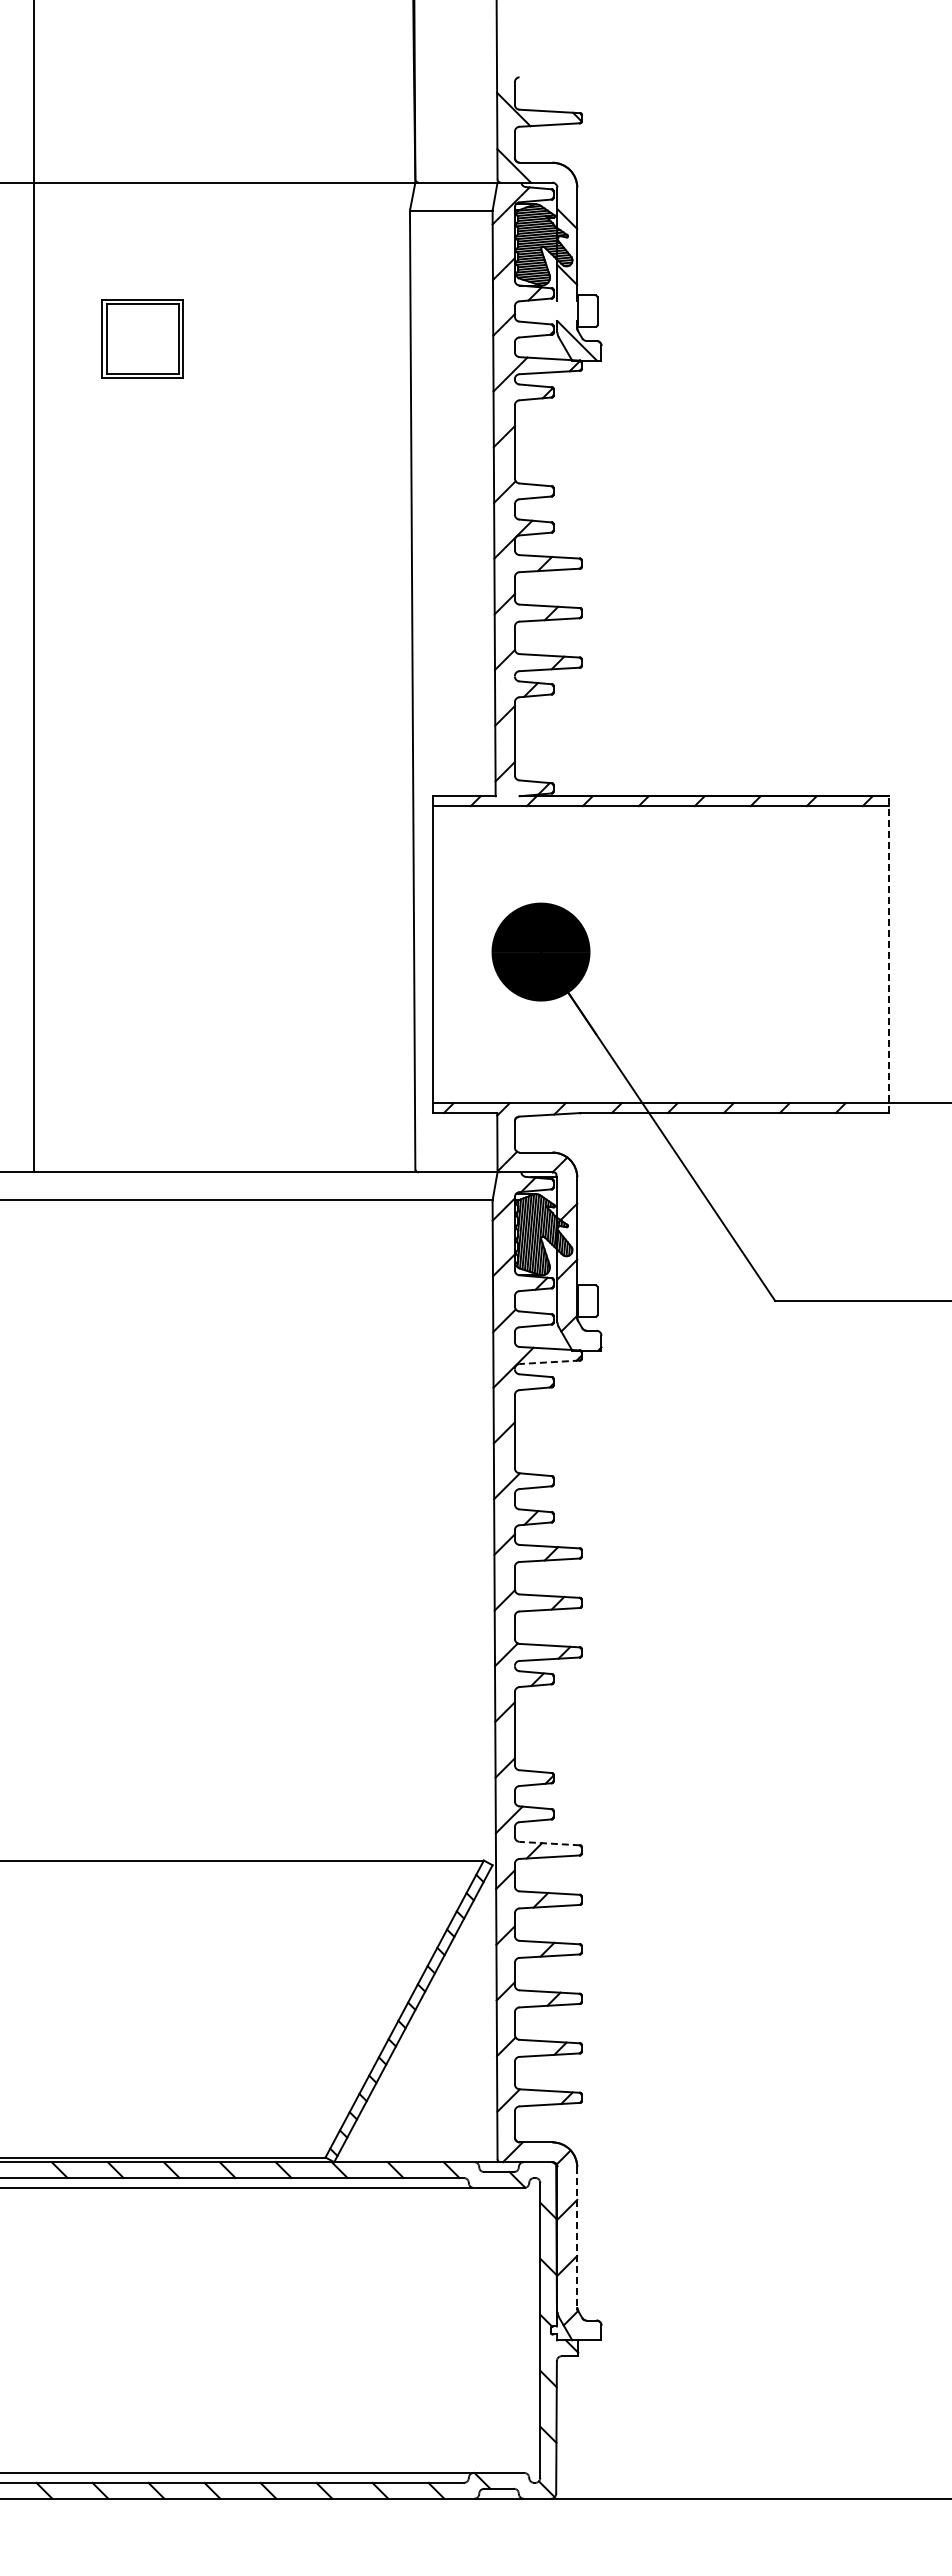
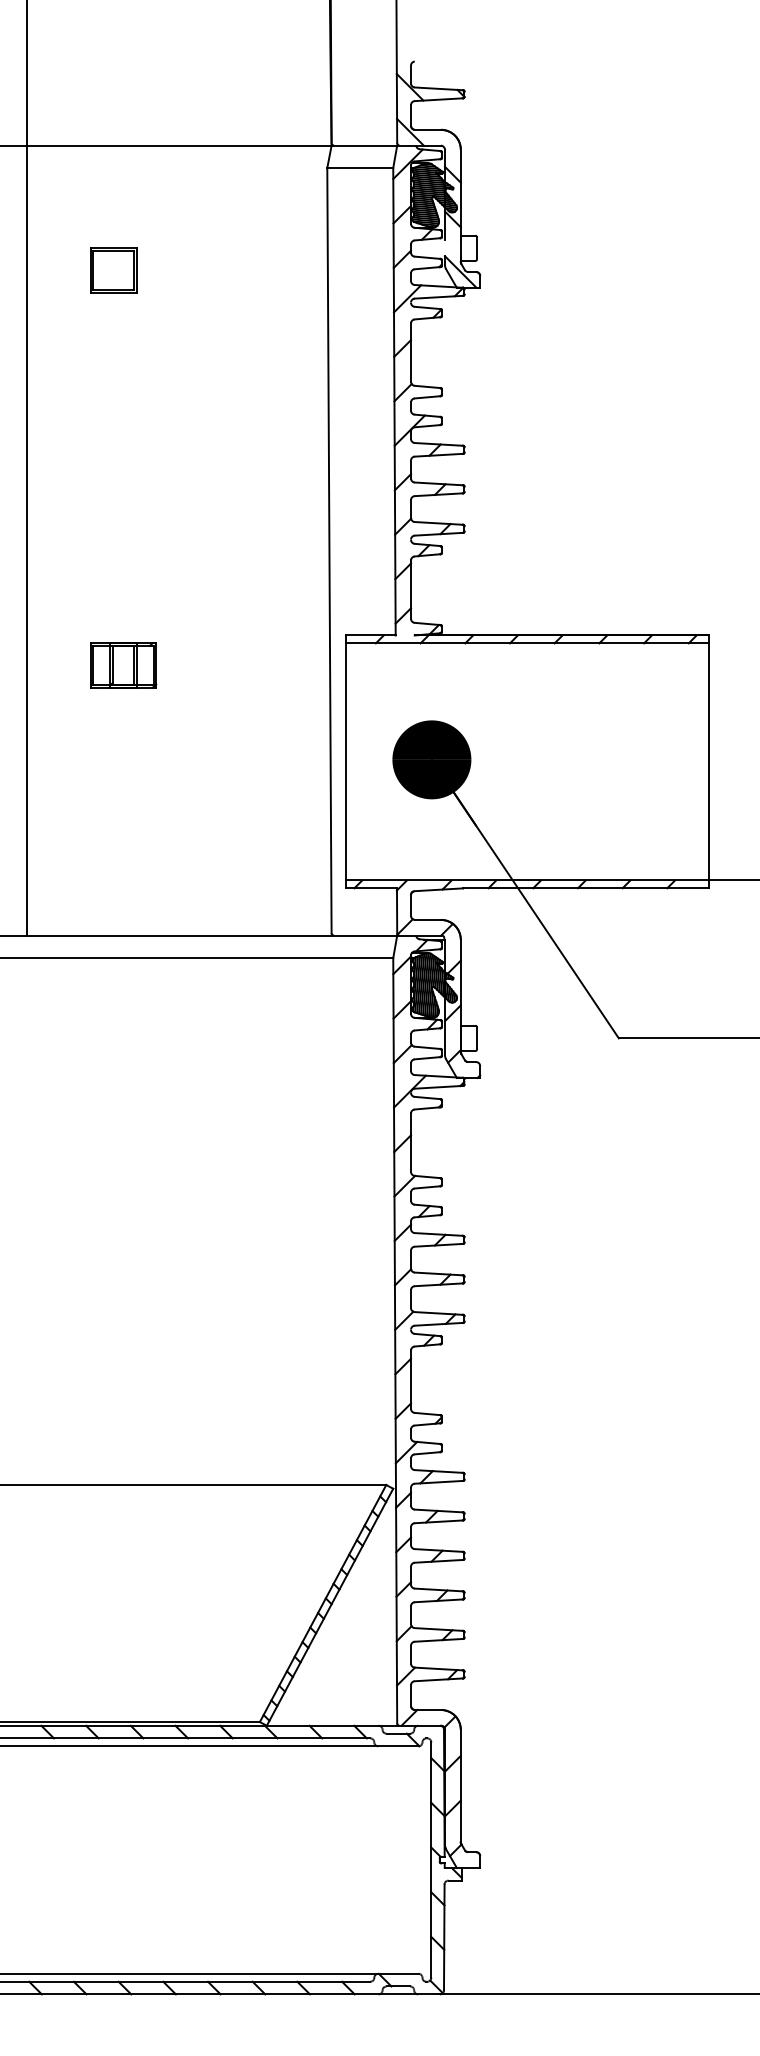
part: (142, 338) -> (113, 270), size x0.71
part: (154, 833) -> (123, 665), added
line: (888, 954) -> (709, 761), dashed -> solid
line: (549, 1362) -> (438, 1087), dashed -> solid
line: (549, 1843) -> (438, 1471), dashed -> solid
line: (577, 2238) -> (461, 1786), dashed -> solid

